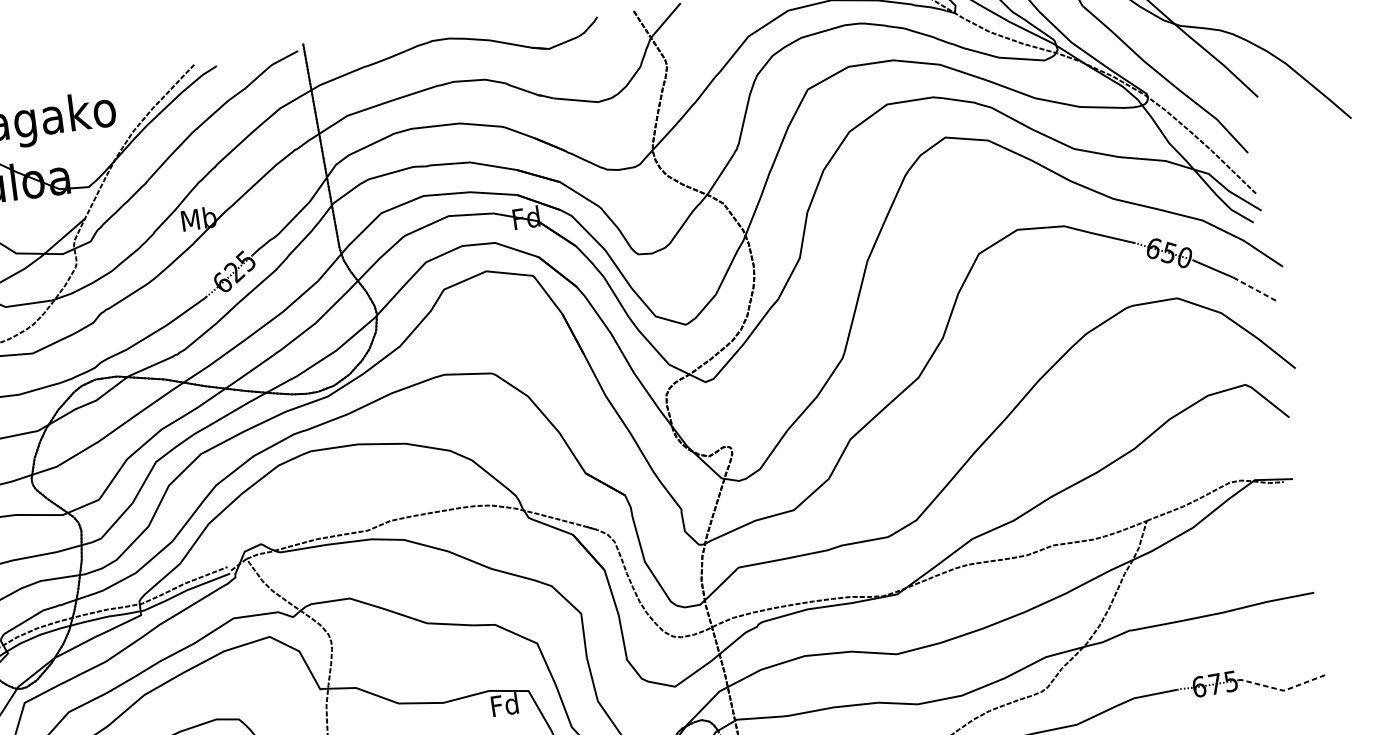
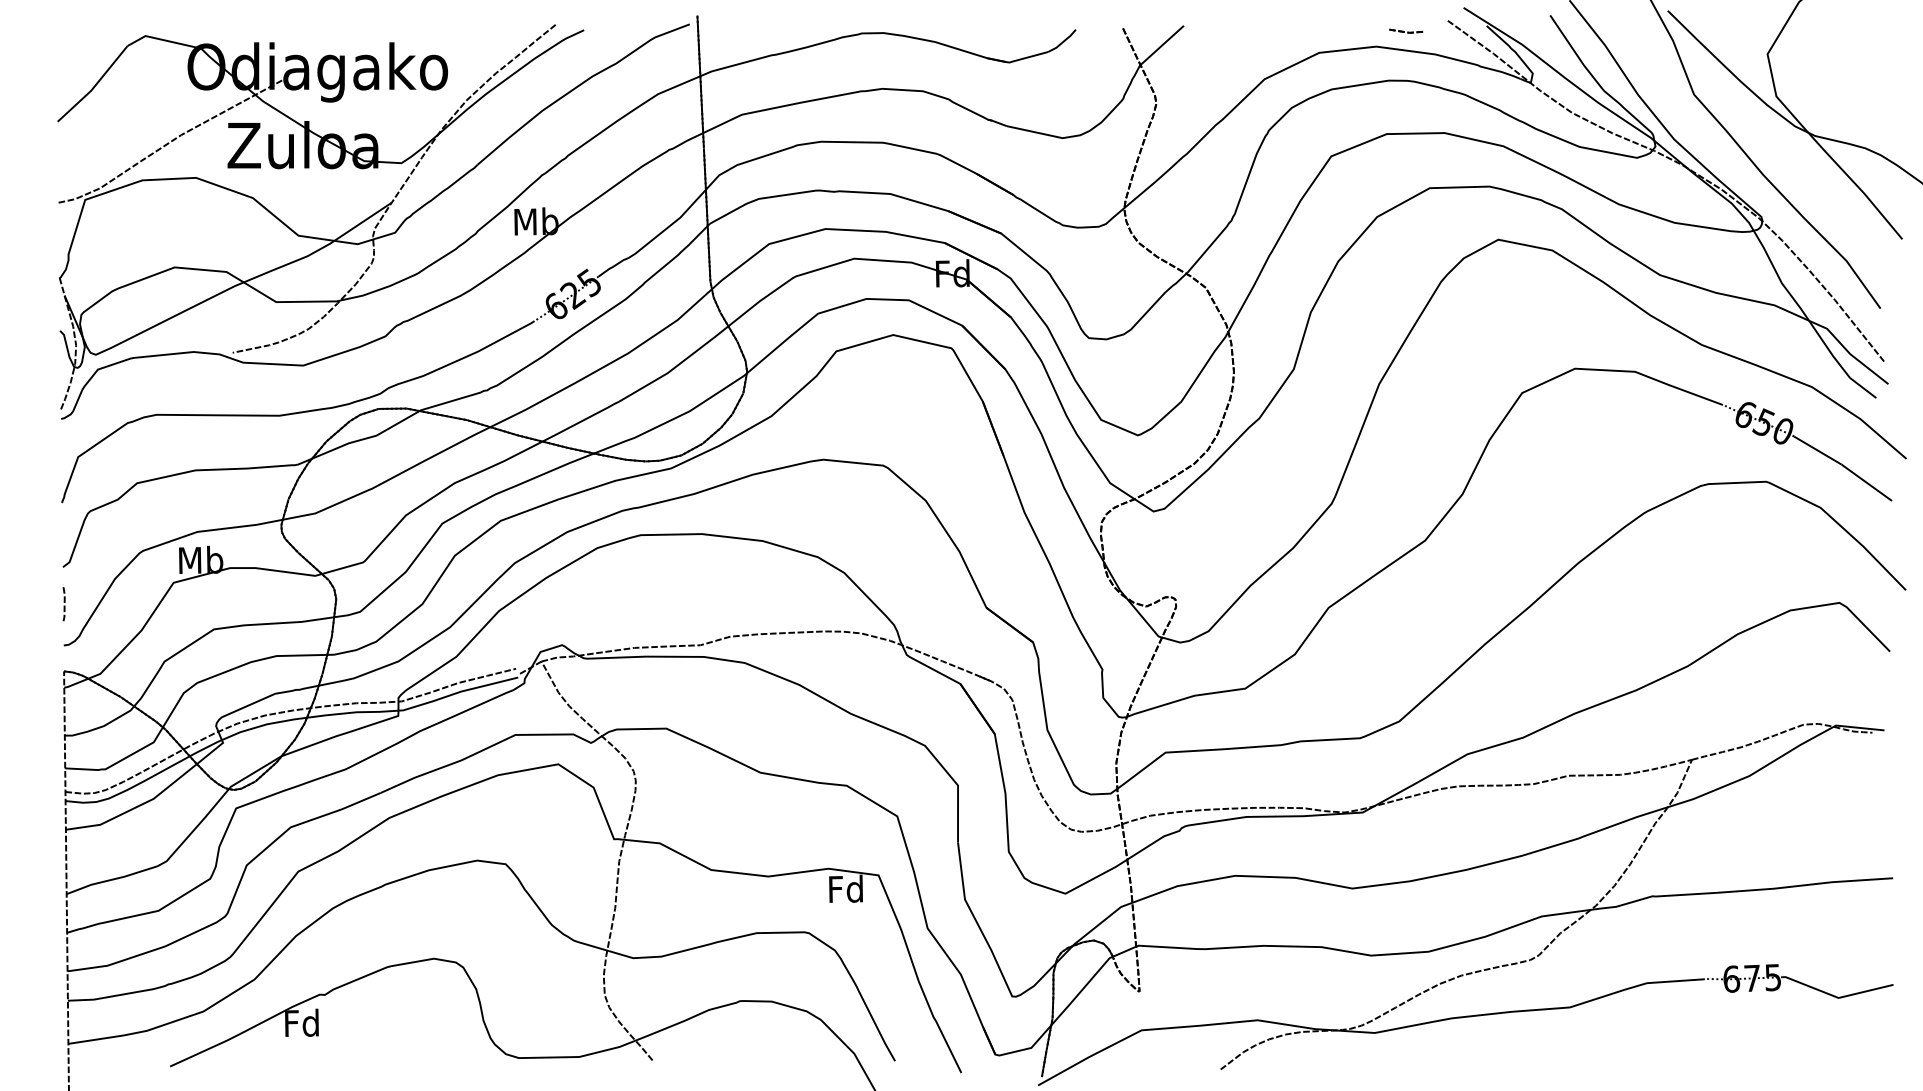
line: (1254, 288) -> (1866, 482), dashed -> solid
line: (1282, 690) -> (1836, 997), dashed -> solid

